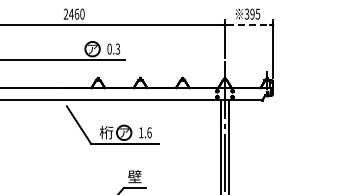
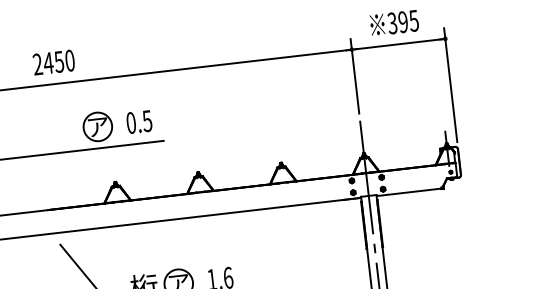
text: (76, 13) -> (58, 60), 2460 -> 2450
line: (249, 25) -> (399, 44), dashed -> solid
text: (118, 48) -> (148, 119), 0.3 -> 0.5

